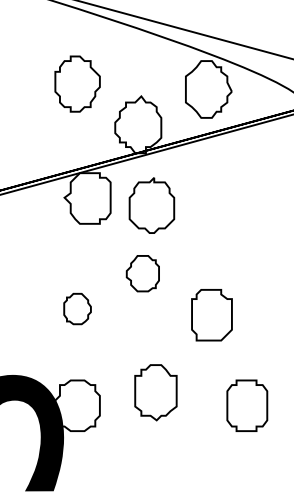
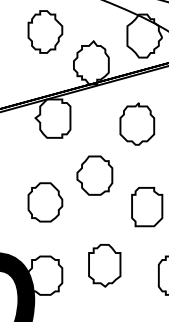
part: (151, 205) -> (136, 123), moved
part: (142, 273) -> (94, 175), size x1.43
part: (77, 308) -> (45, 201), size x1.67

